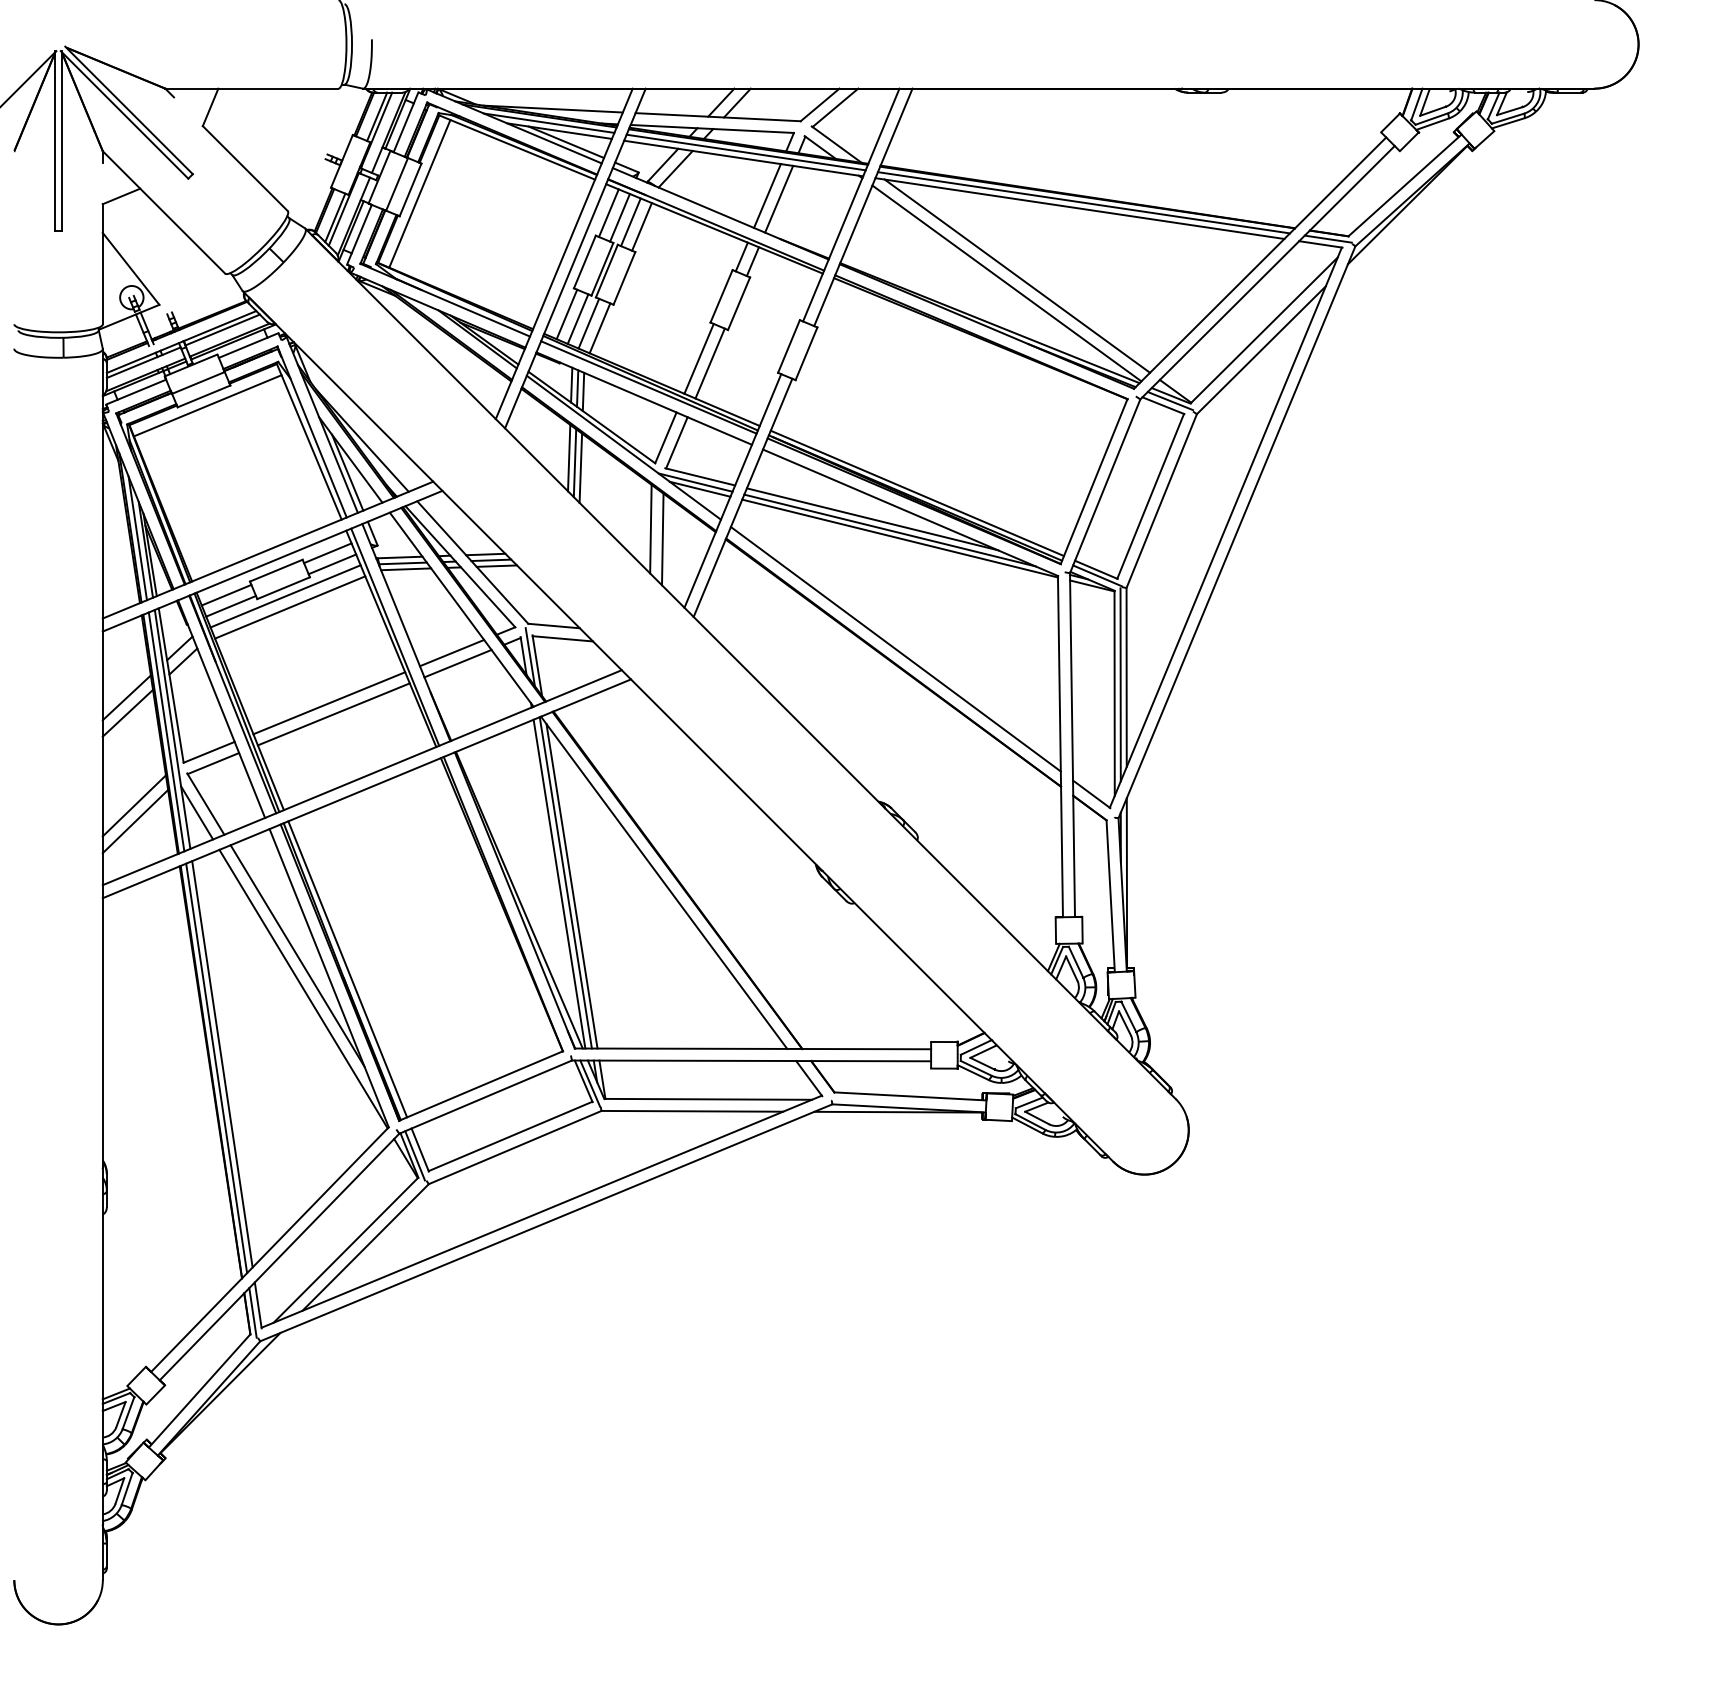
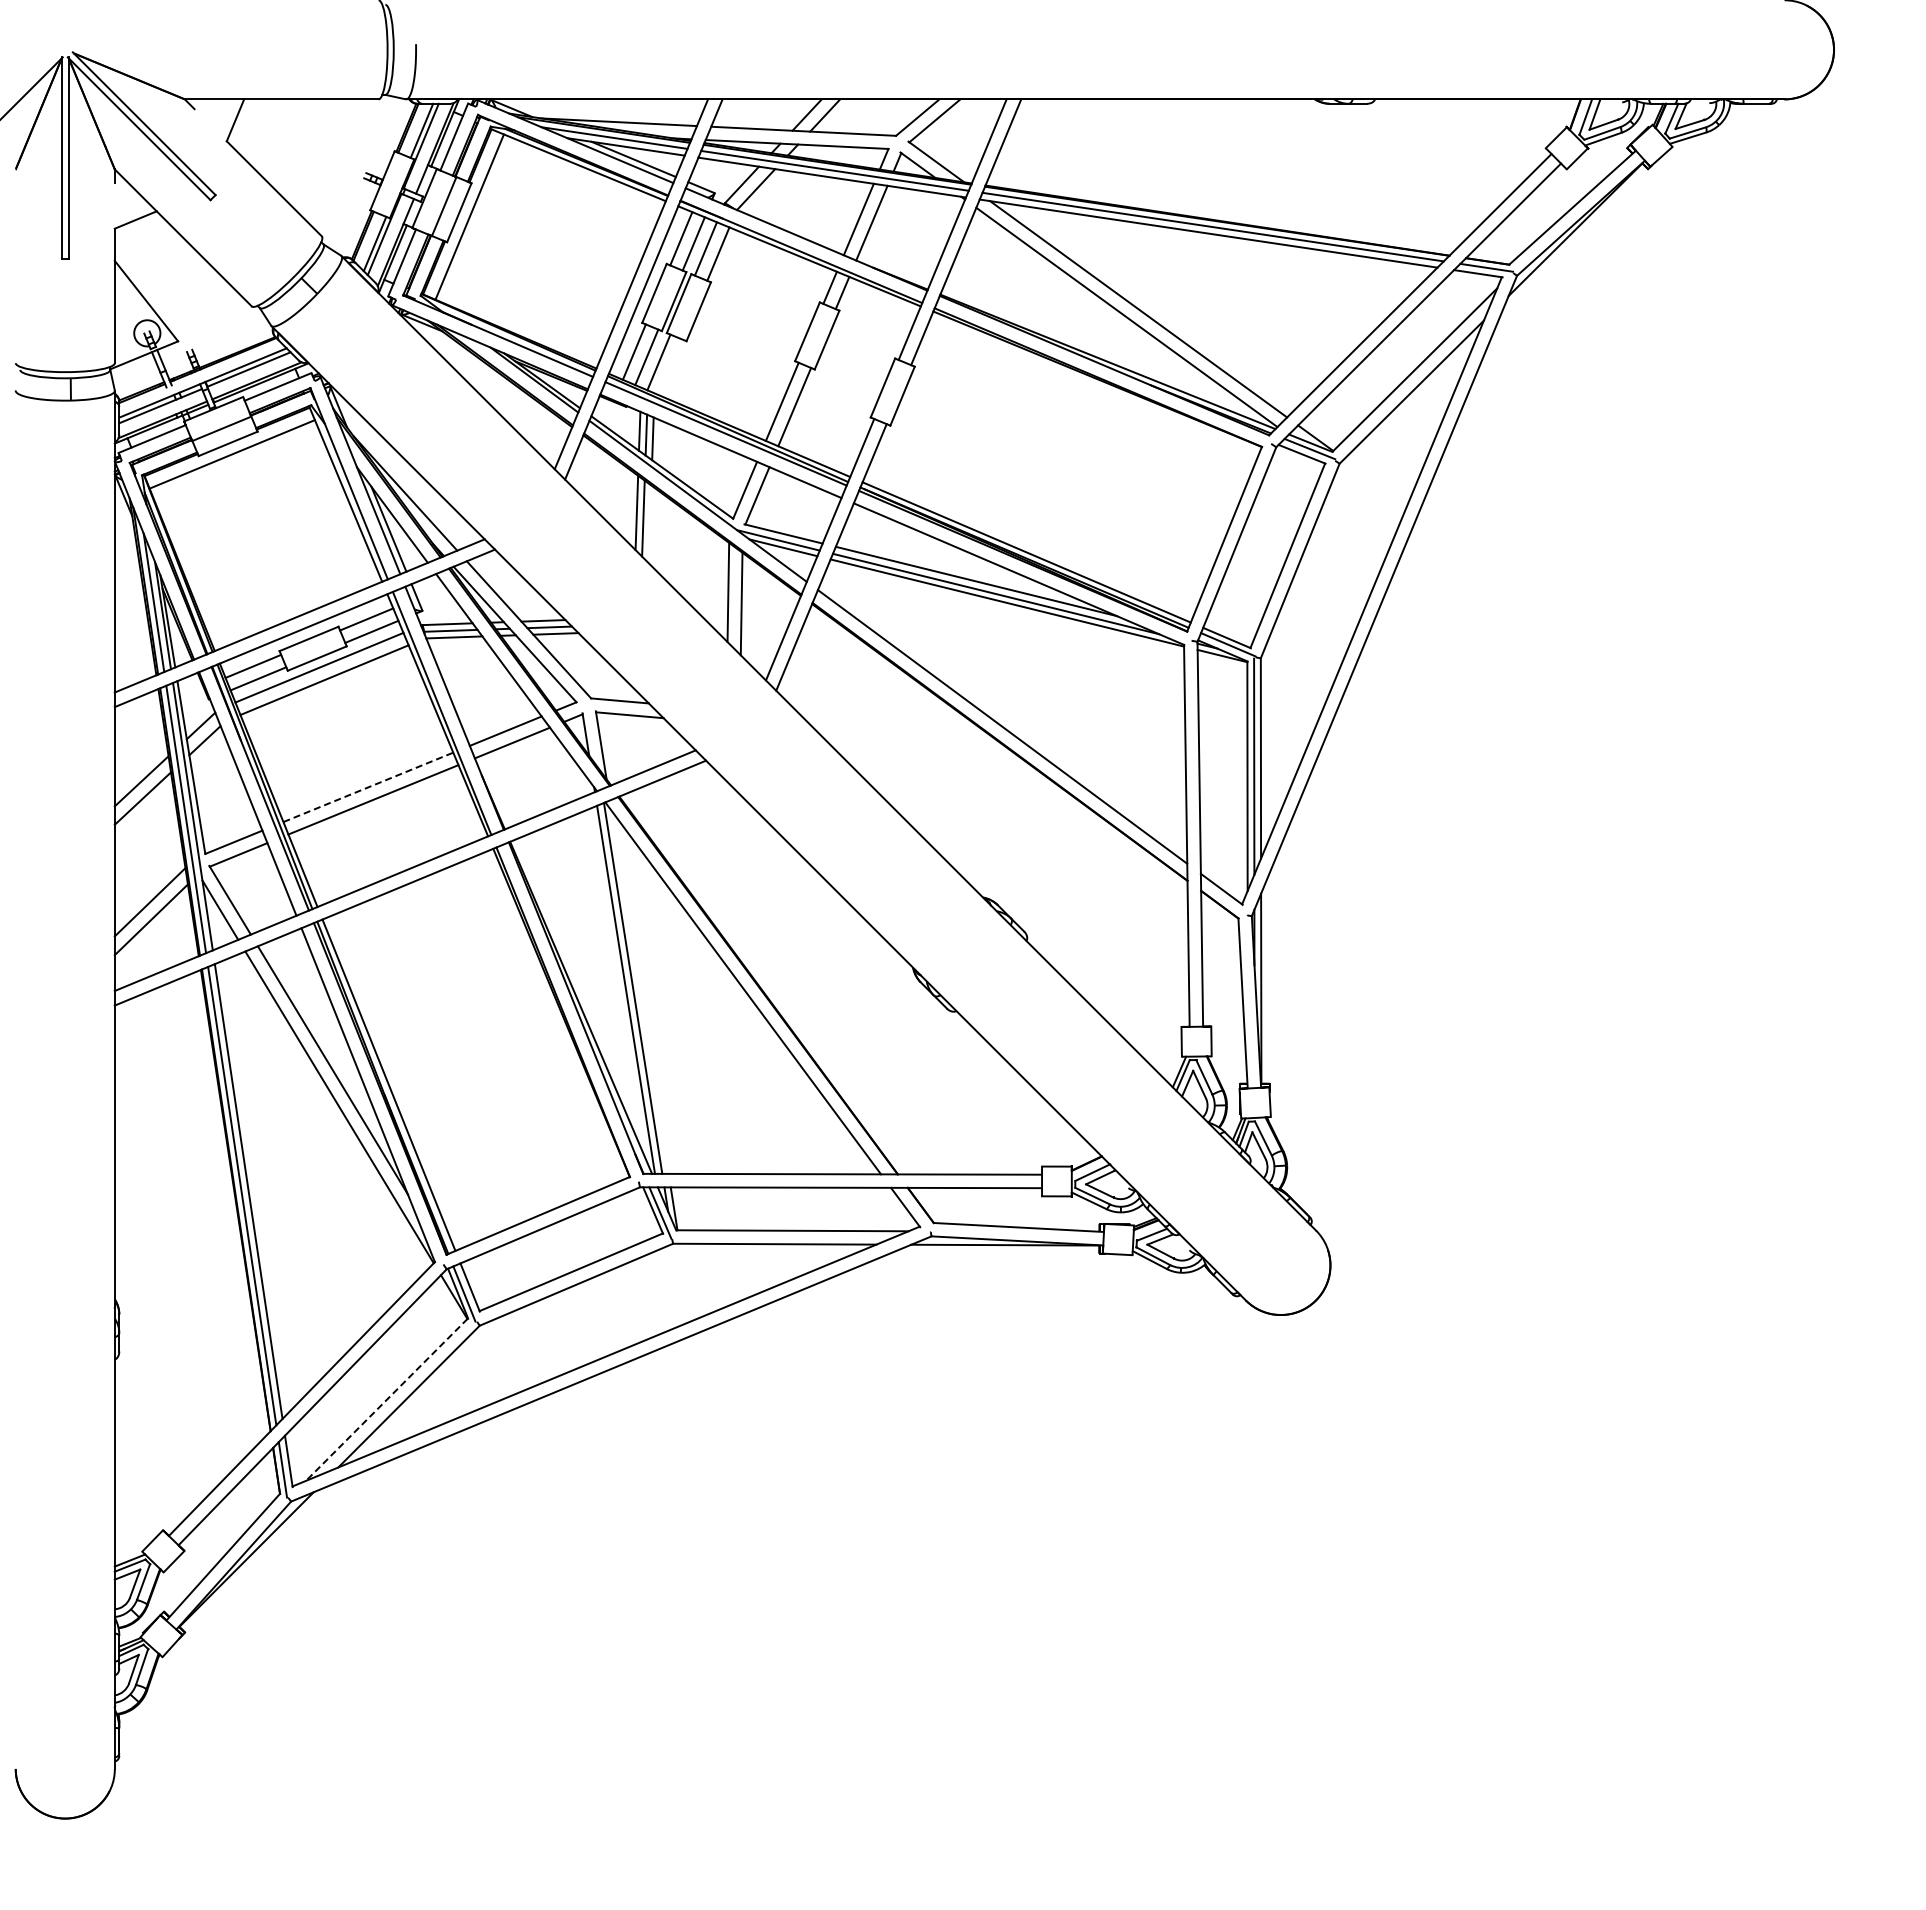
line: (599, 328) -> (670, 367), removed
line: (580, 468) -> (649, 524), removed
line: (530, 656) -> (593, 735), removed
line: (329, 703) -> (368, 787), solid -> dashed
line: (571, 885) -> (639, 991), removed
line: (345, 1250) -> (386, 1399), solid -> dashed

